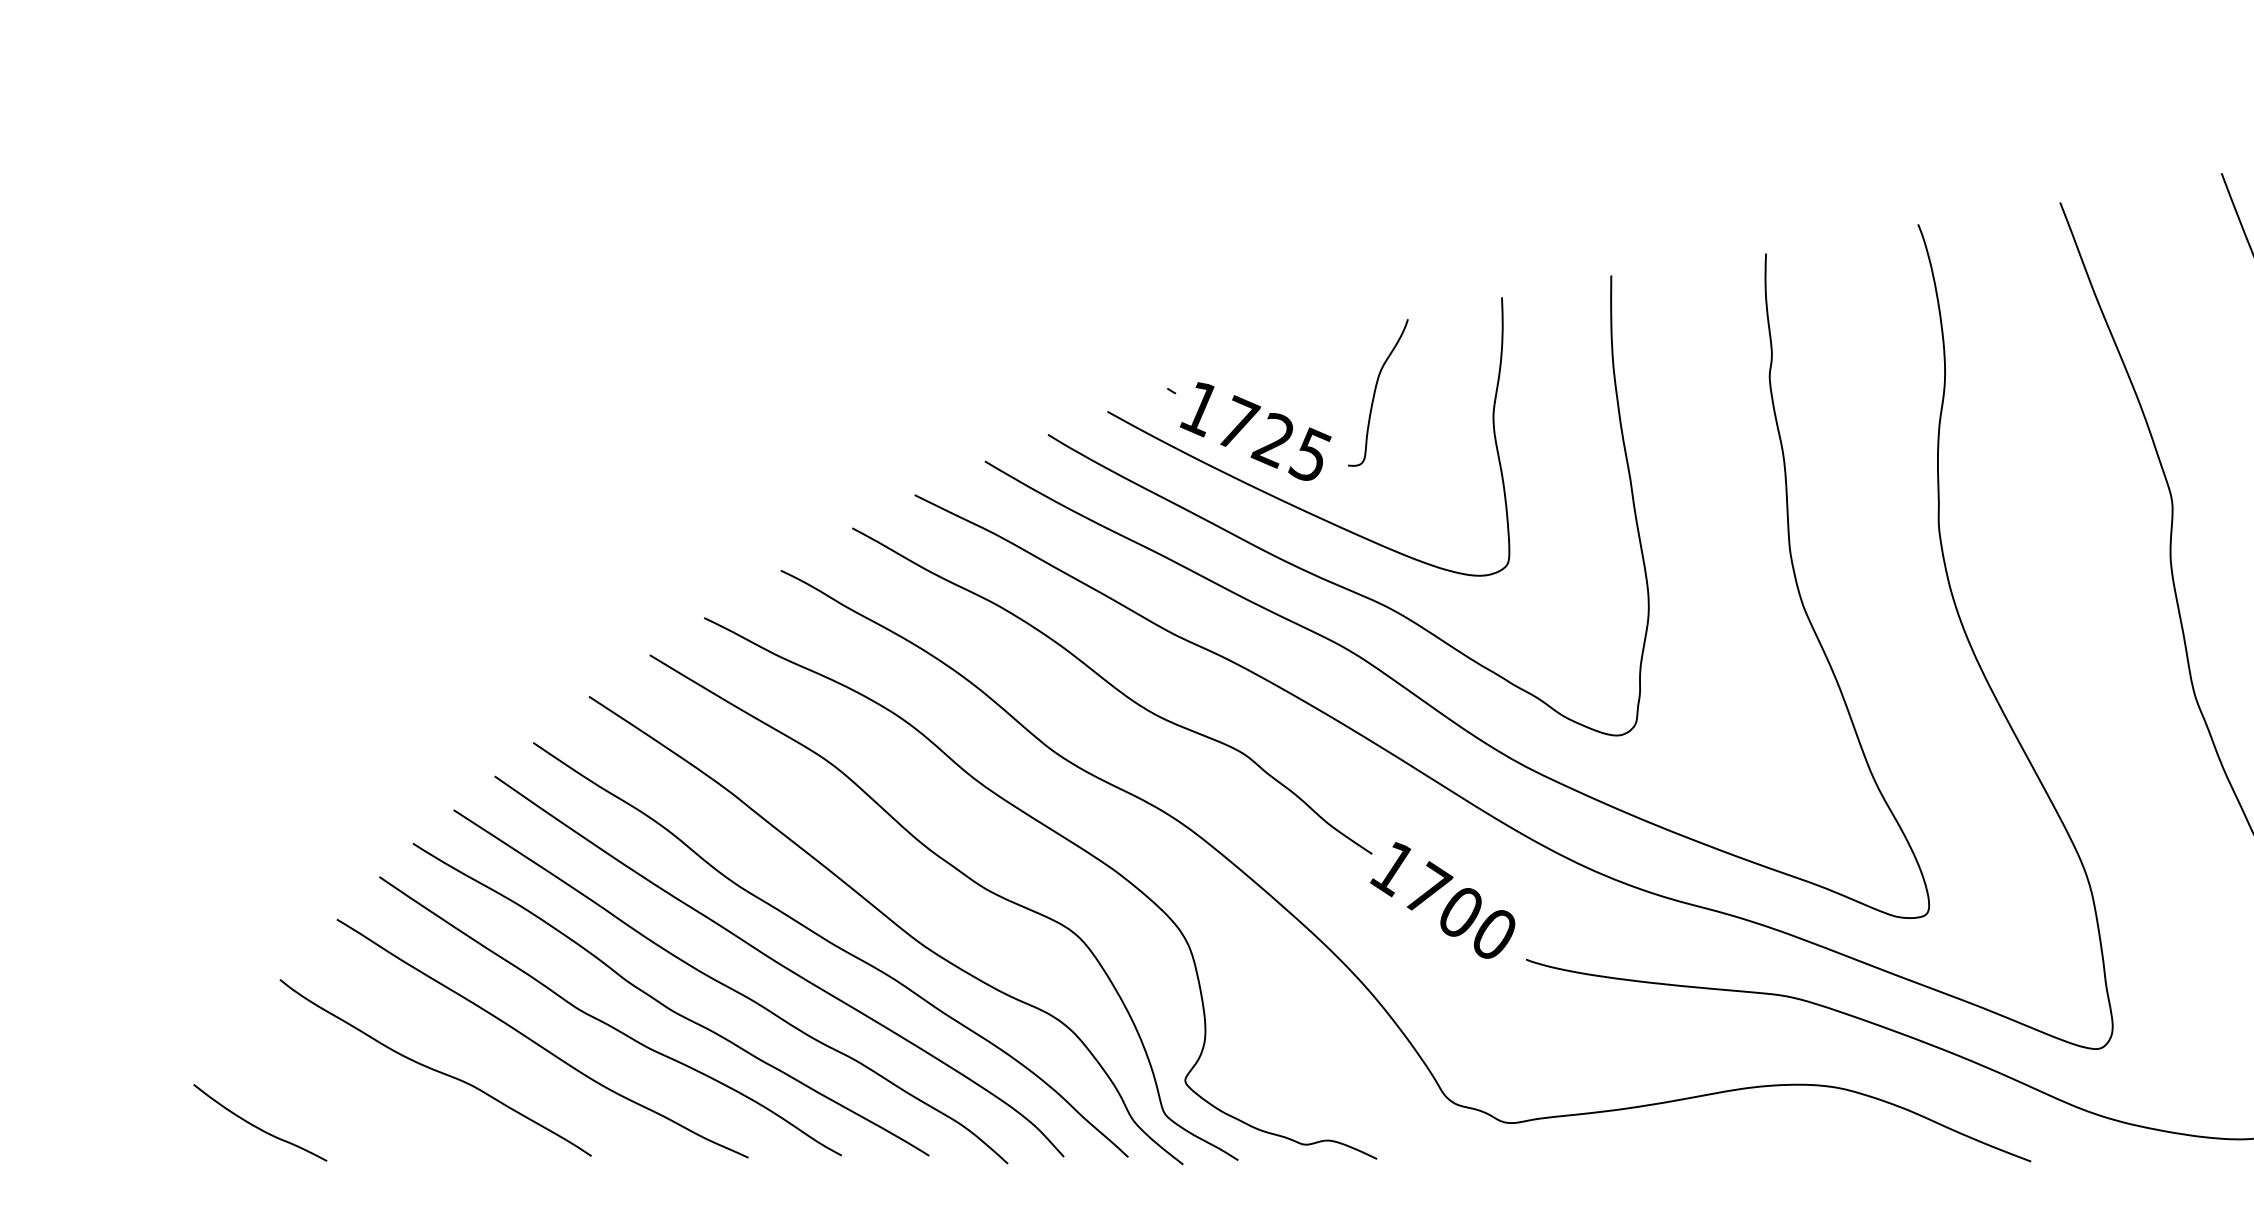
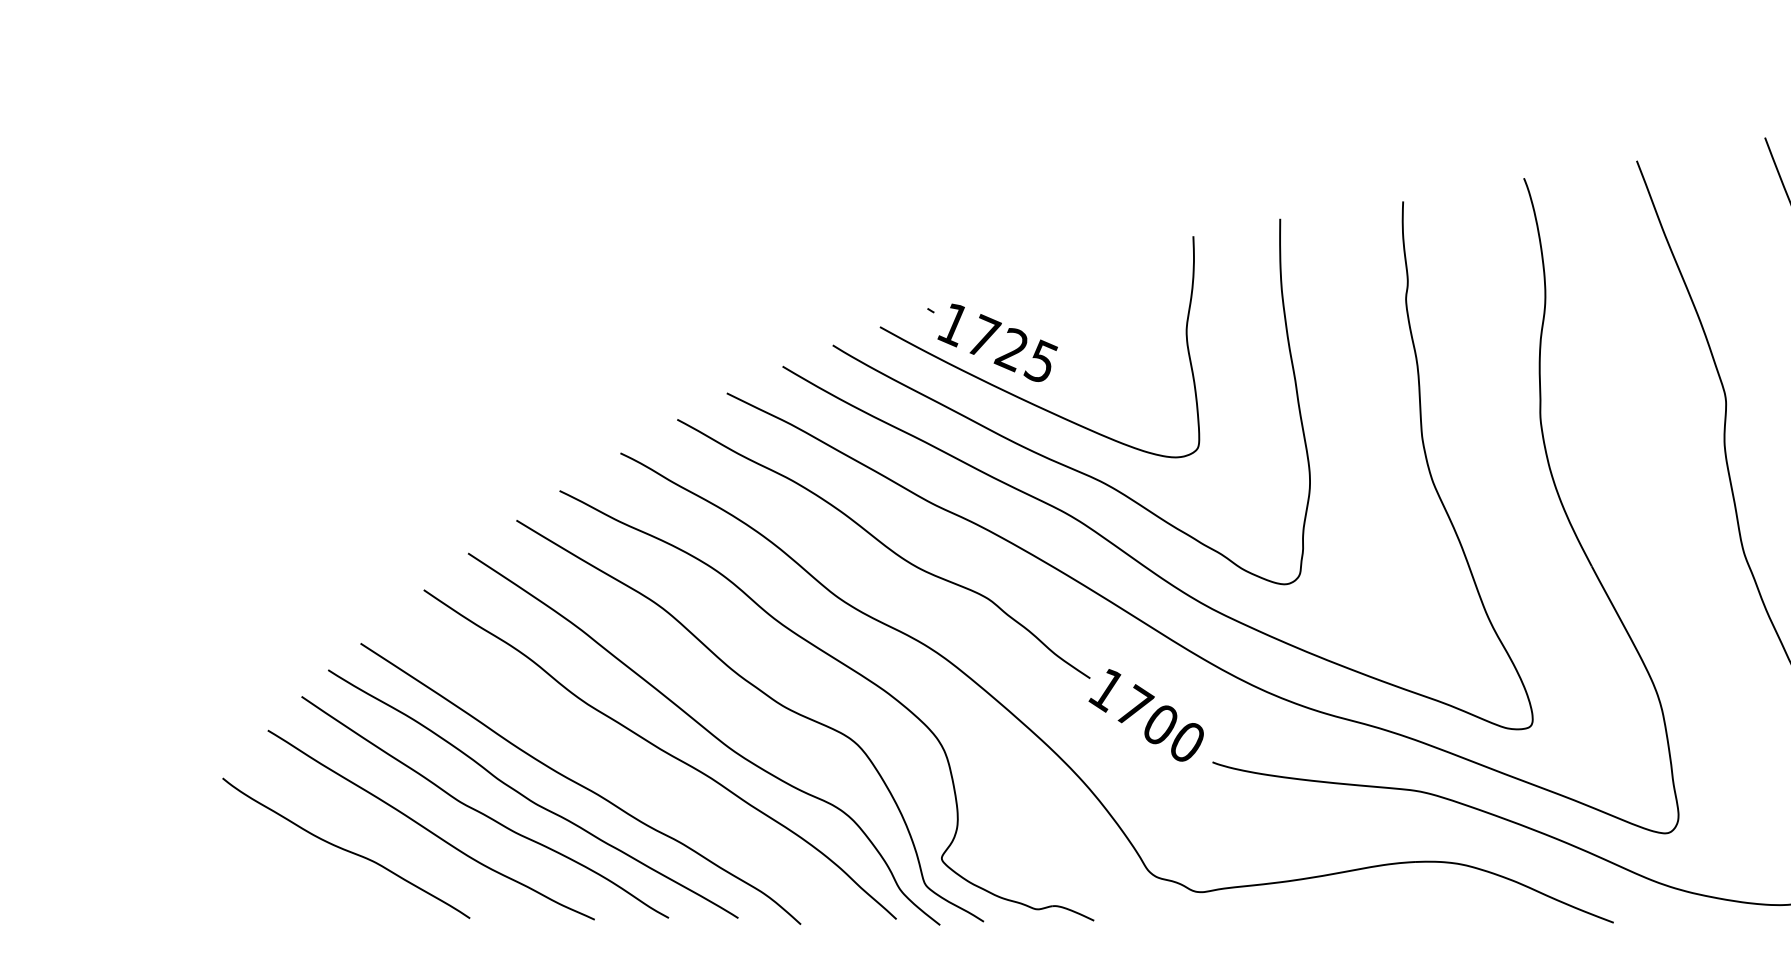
curve: (1376, 392) -> (1093, 311), removed
curve: (778, 964) -> (618, 766), removed
curve: (257, 1125) -> (204, 894), removed

